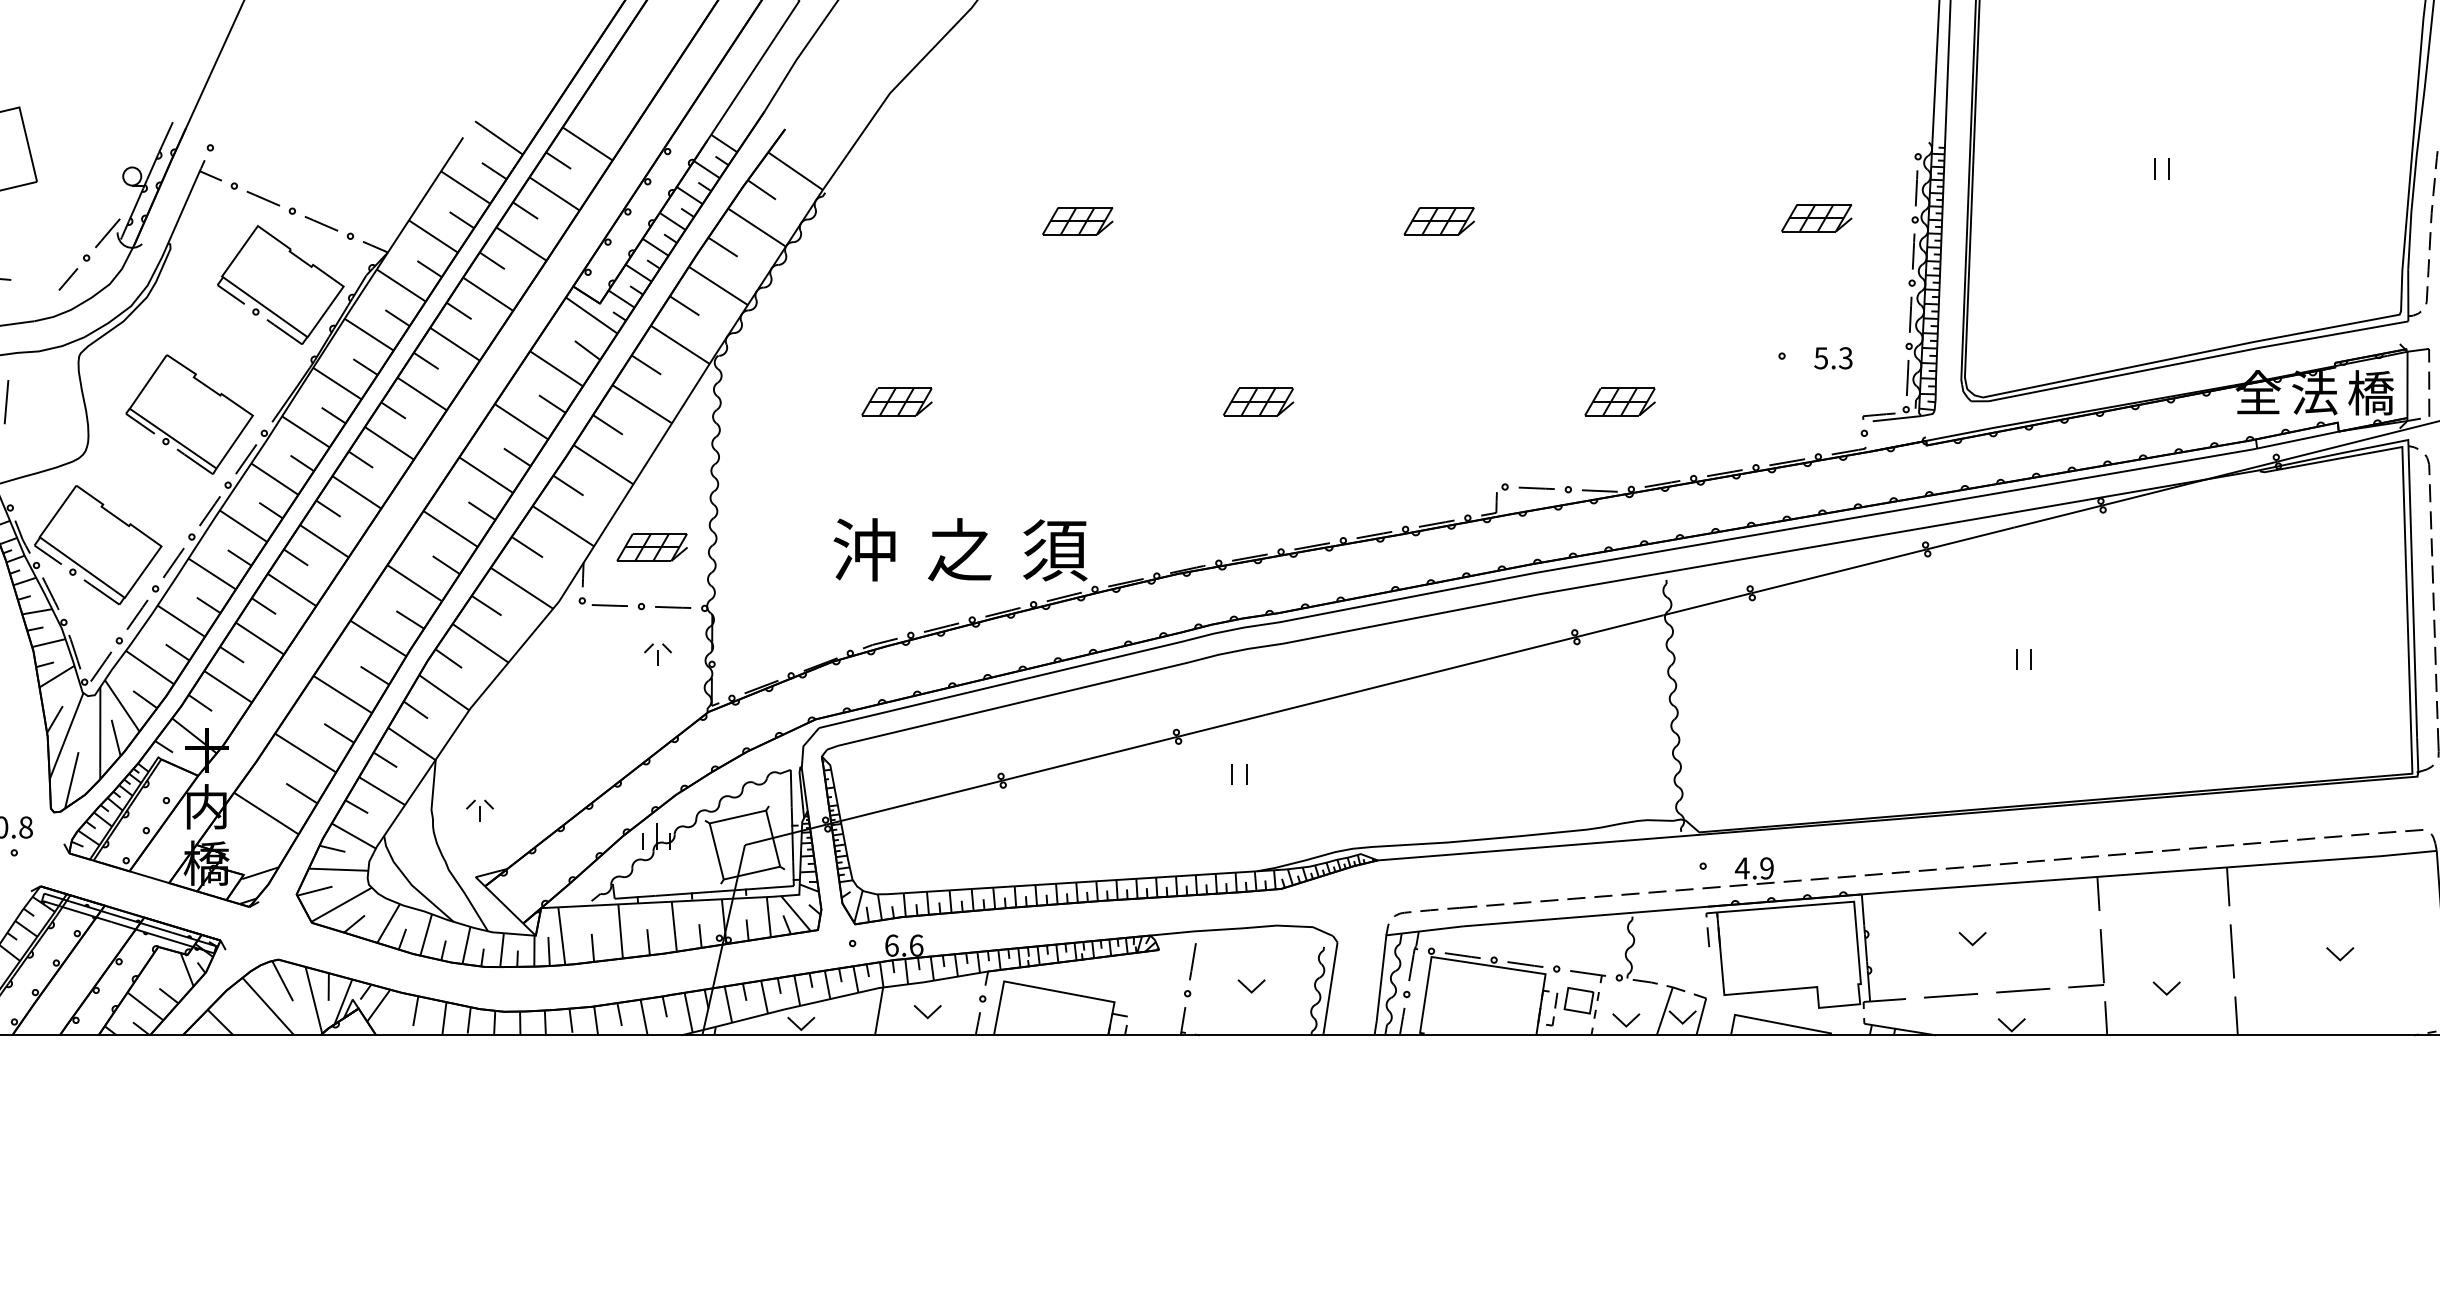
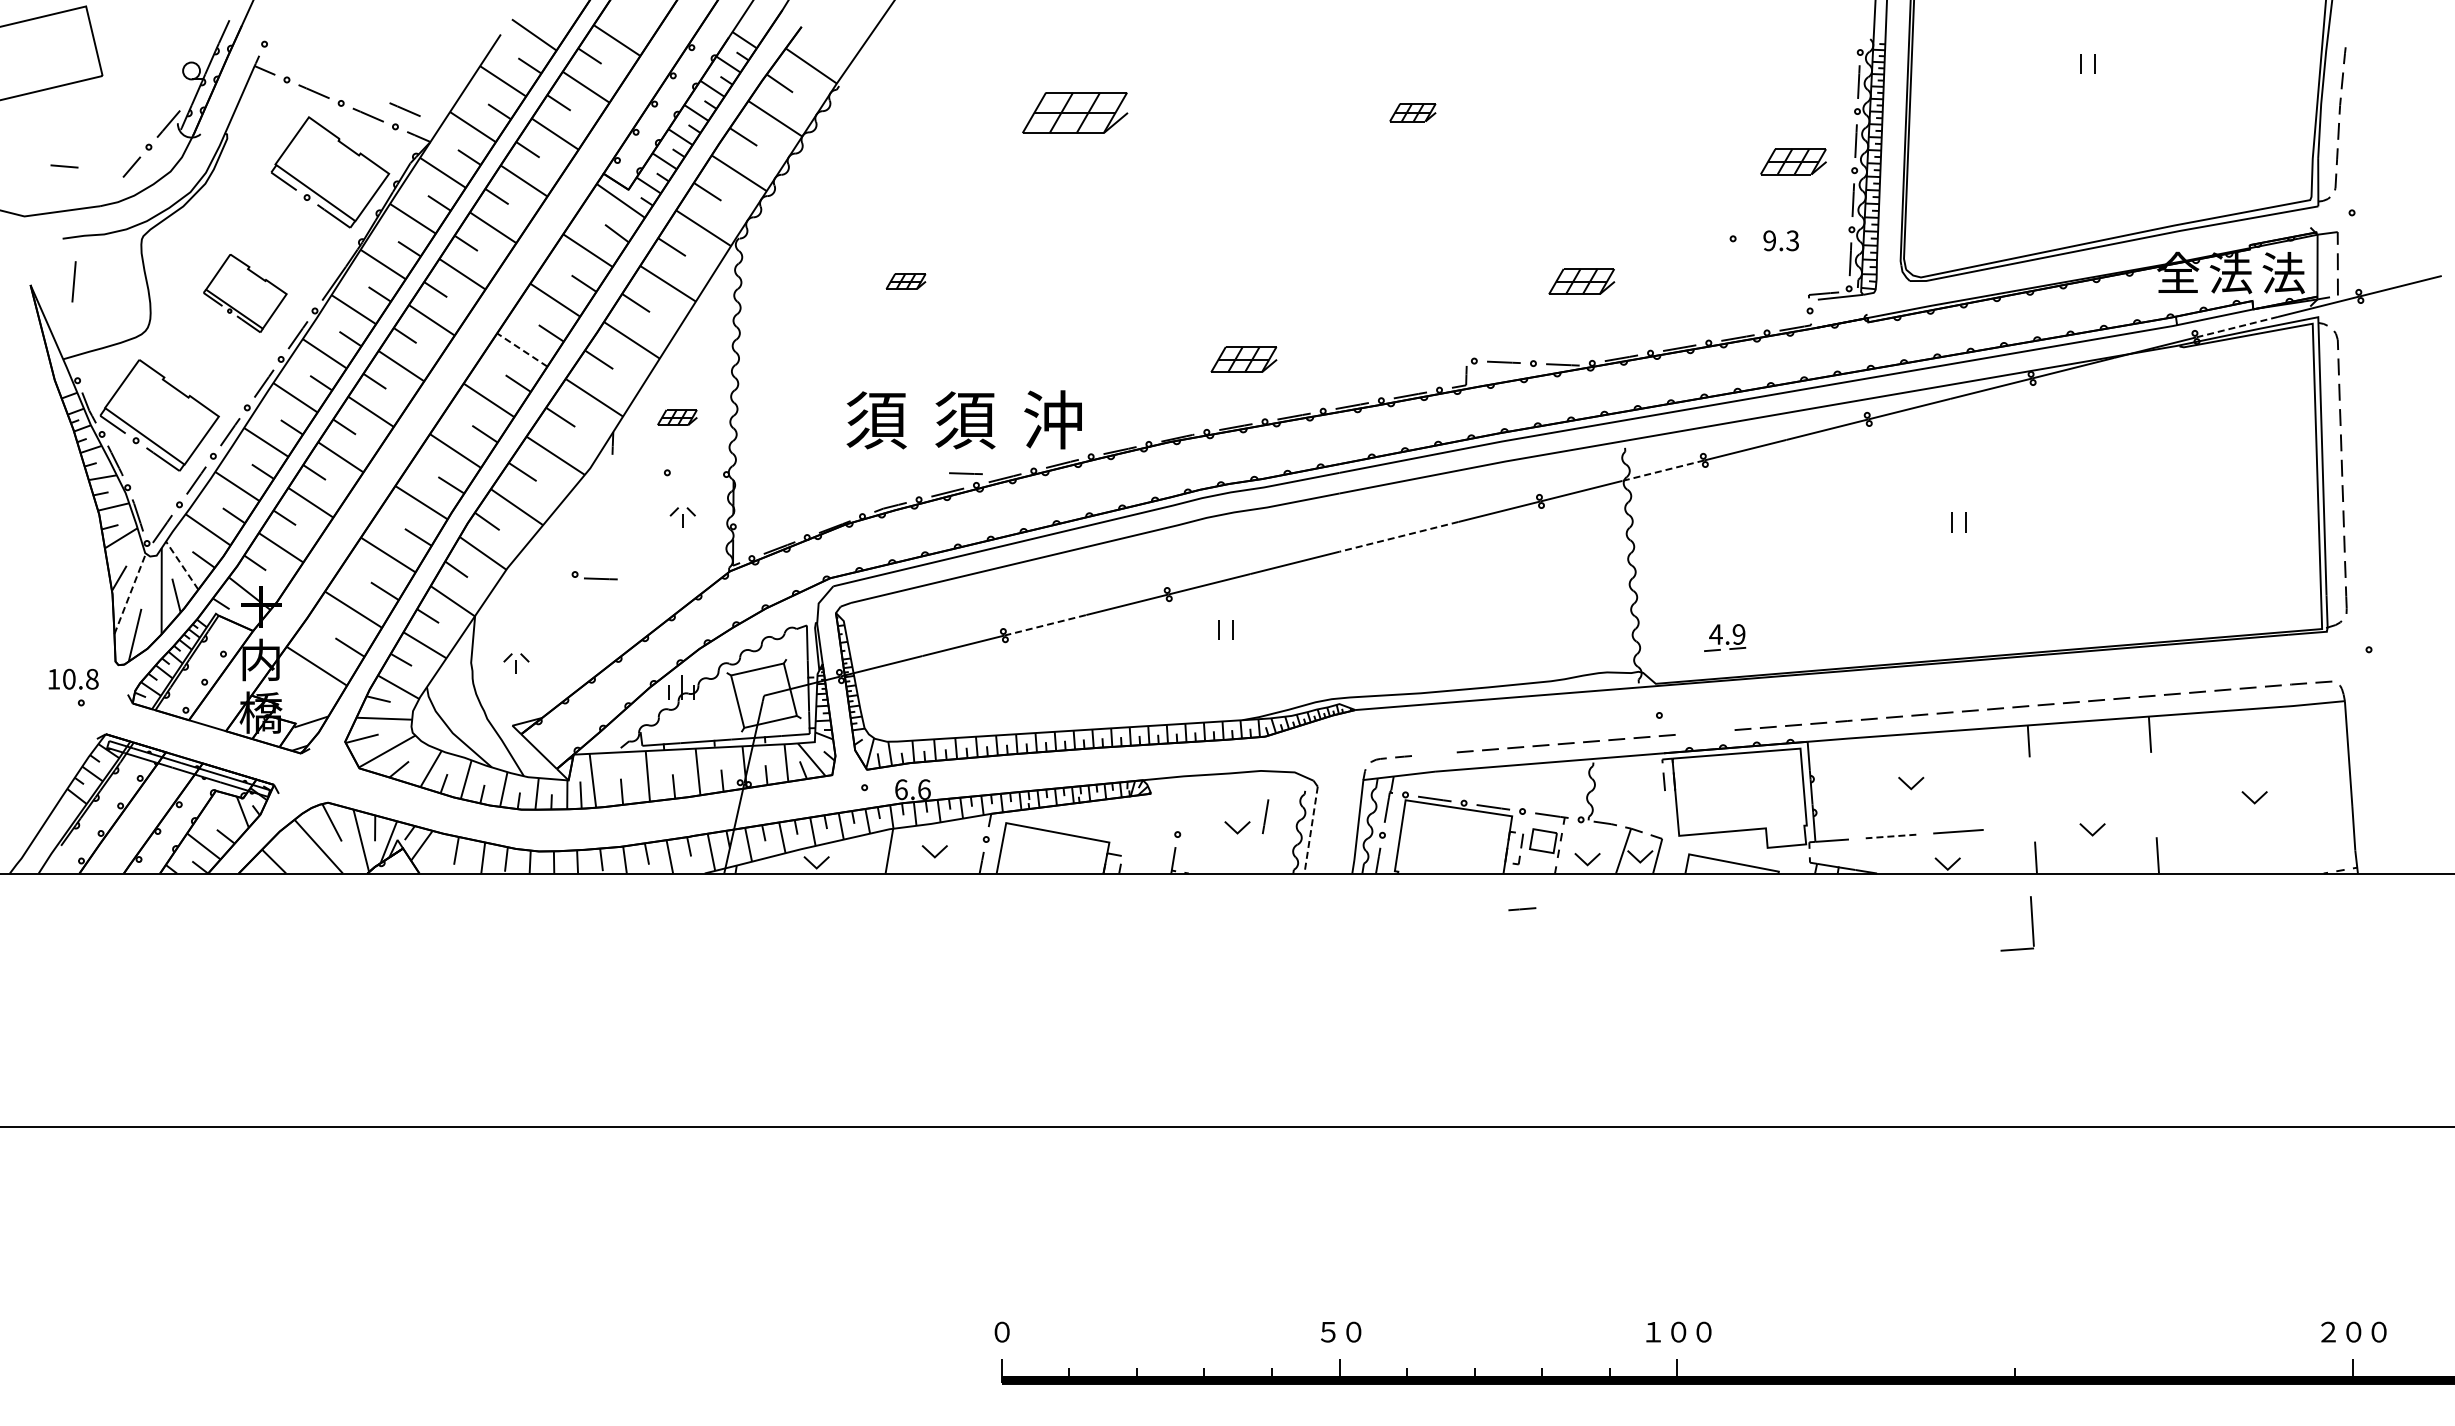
line: (360, 217) -> (404, 109), added
part: (1816, 217) -> (1793, 161), moved
part: (1077, 220) -> (1074, 112), size x1.6
part: (1438, 220) -> (1412, 112), size x0.7
text: (1820, 357) -> (1769, 240), 5.3 -> 9.3
text: (2371, 393) -> (2283, 273), 橋 -> 法
part: (896, 401) -> (905, 281), size x0.6
part: (1258, 401) -> (1243, 359), moved
part: (189, 414) -> (245, 293), size x0.7
line: (2320, 451) -> (2236, 327), solid -> dashed
line: (485, 474) -> (521, 349), solid -> dashed
part: (652, 547) -> (677, 417), size x0.6
text: (865, 549) -> (876, 419), 沖 -> 須
text: (960, 549) -> (965, 419), 之 -> 須
text: (1055, 549) -> (1054, 419), 須 -> 沖
part: (603, 601) -> (594, 575), moved
line: (1706, 604) -> (1662, 470), solid -> dashed
line: (672, 607) -> (965, 473), moved
line: (1423, 674) -> (1398, 536), solid -> dashed
line: (122, 705) -> (182, 565), solid -> dashed
line: (66, 735) -> (130, 593), solid -> dashed
line: (1046, 769) -> (1045, 625), solid -> dashed
part: (1752, 871) -> (1725, 637), moved
line: (1462, 908) -> (1522, 909), moved
line: (2231, 950) -> (2153, 794), removed
part: (2101, 958) -> (2031, 923), moved
line: (1192, 961) -> (1265, 816), moved
line: (1330, 989) -> (1311, 830), solid -> dashed
line: (1950, 995) -> (1890, 836), solid -> dashed

